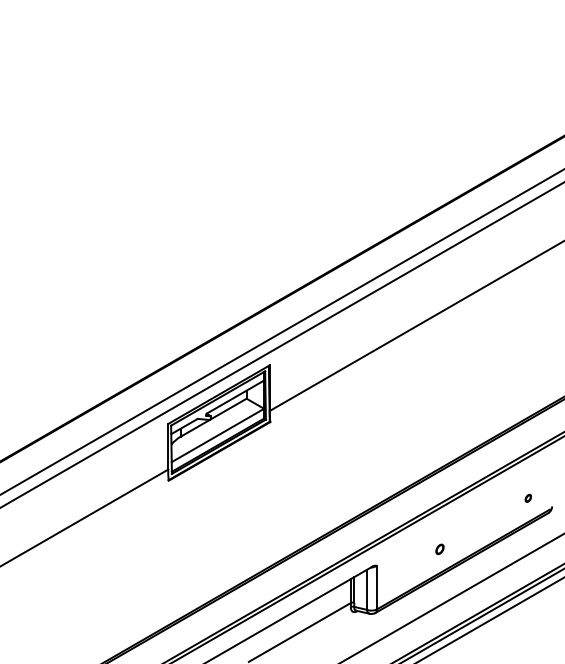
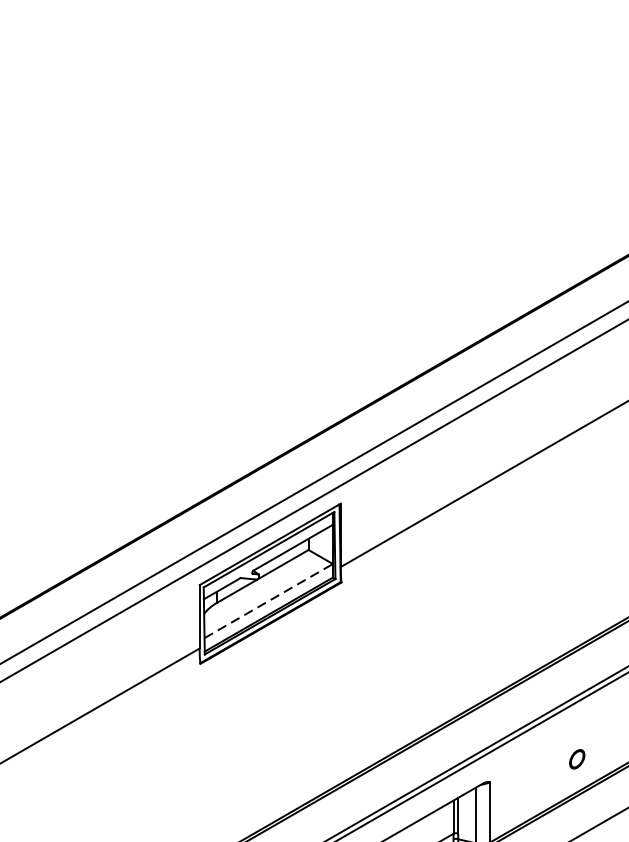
line: (218, 435) -> (269, 601), solid -> dashed
part: (439, 549) -> (576, 759), size x1.4

